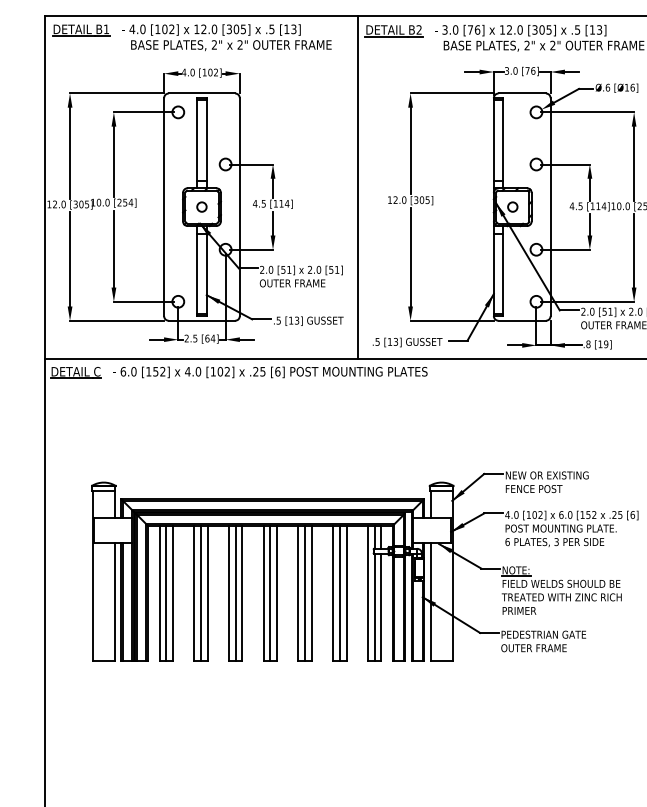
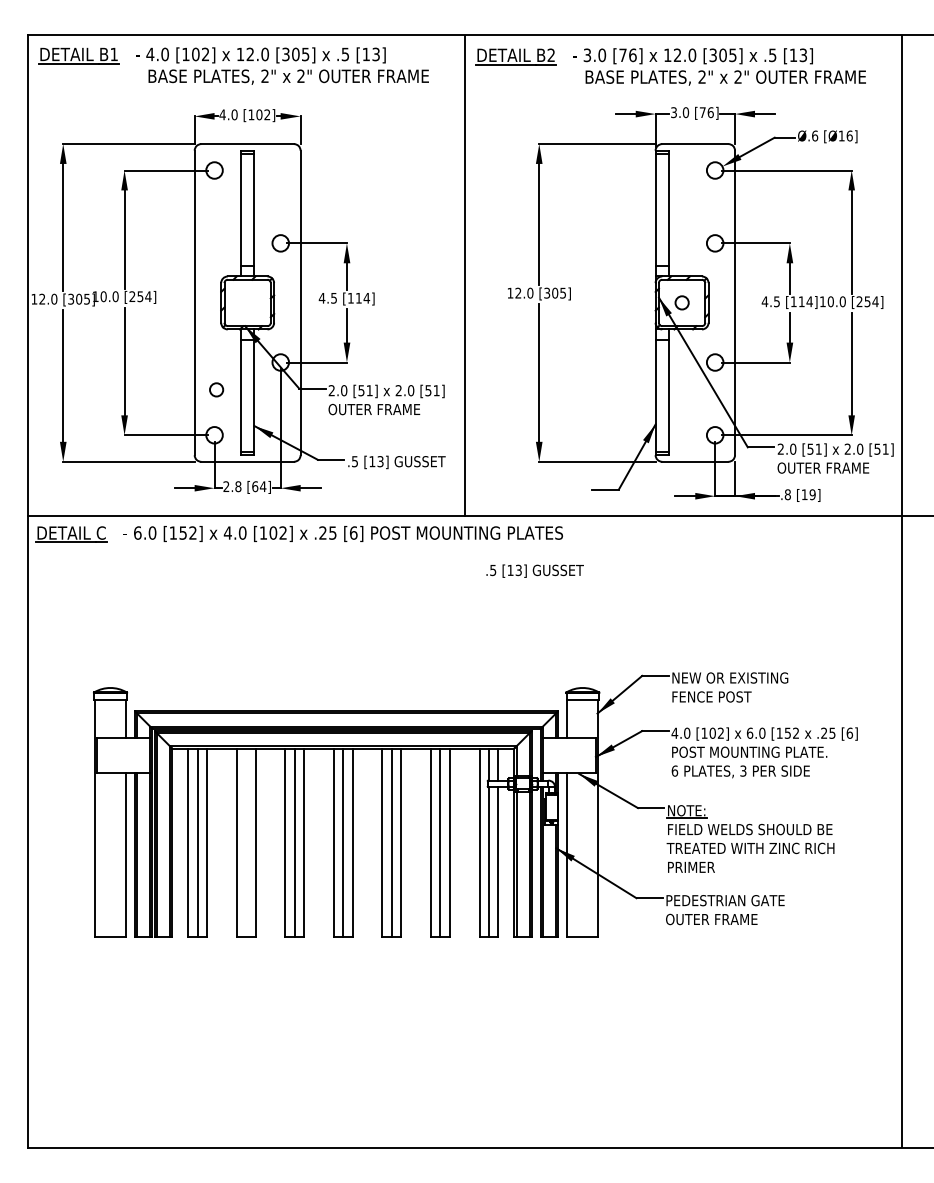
circle: (201, 206) -> (216, 389), moved
text: (195, 338) -> (238, 486), 2.5 -> 2.8
text: (407, 342) -> (534, 570), moved
line: (201, 593) -> (246, 842), removed

